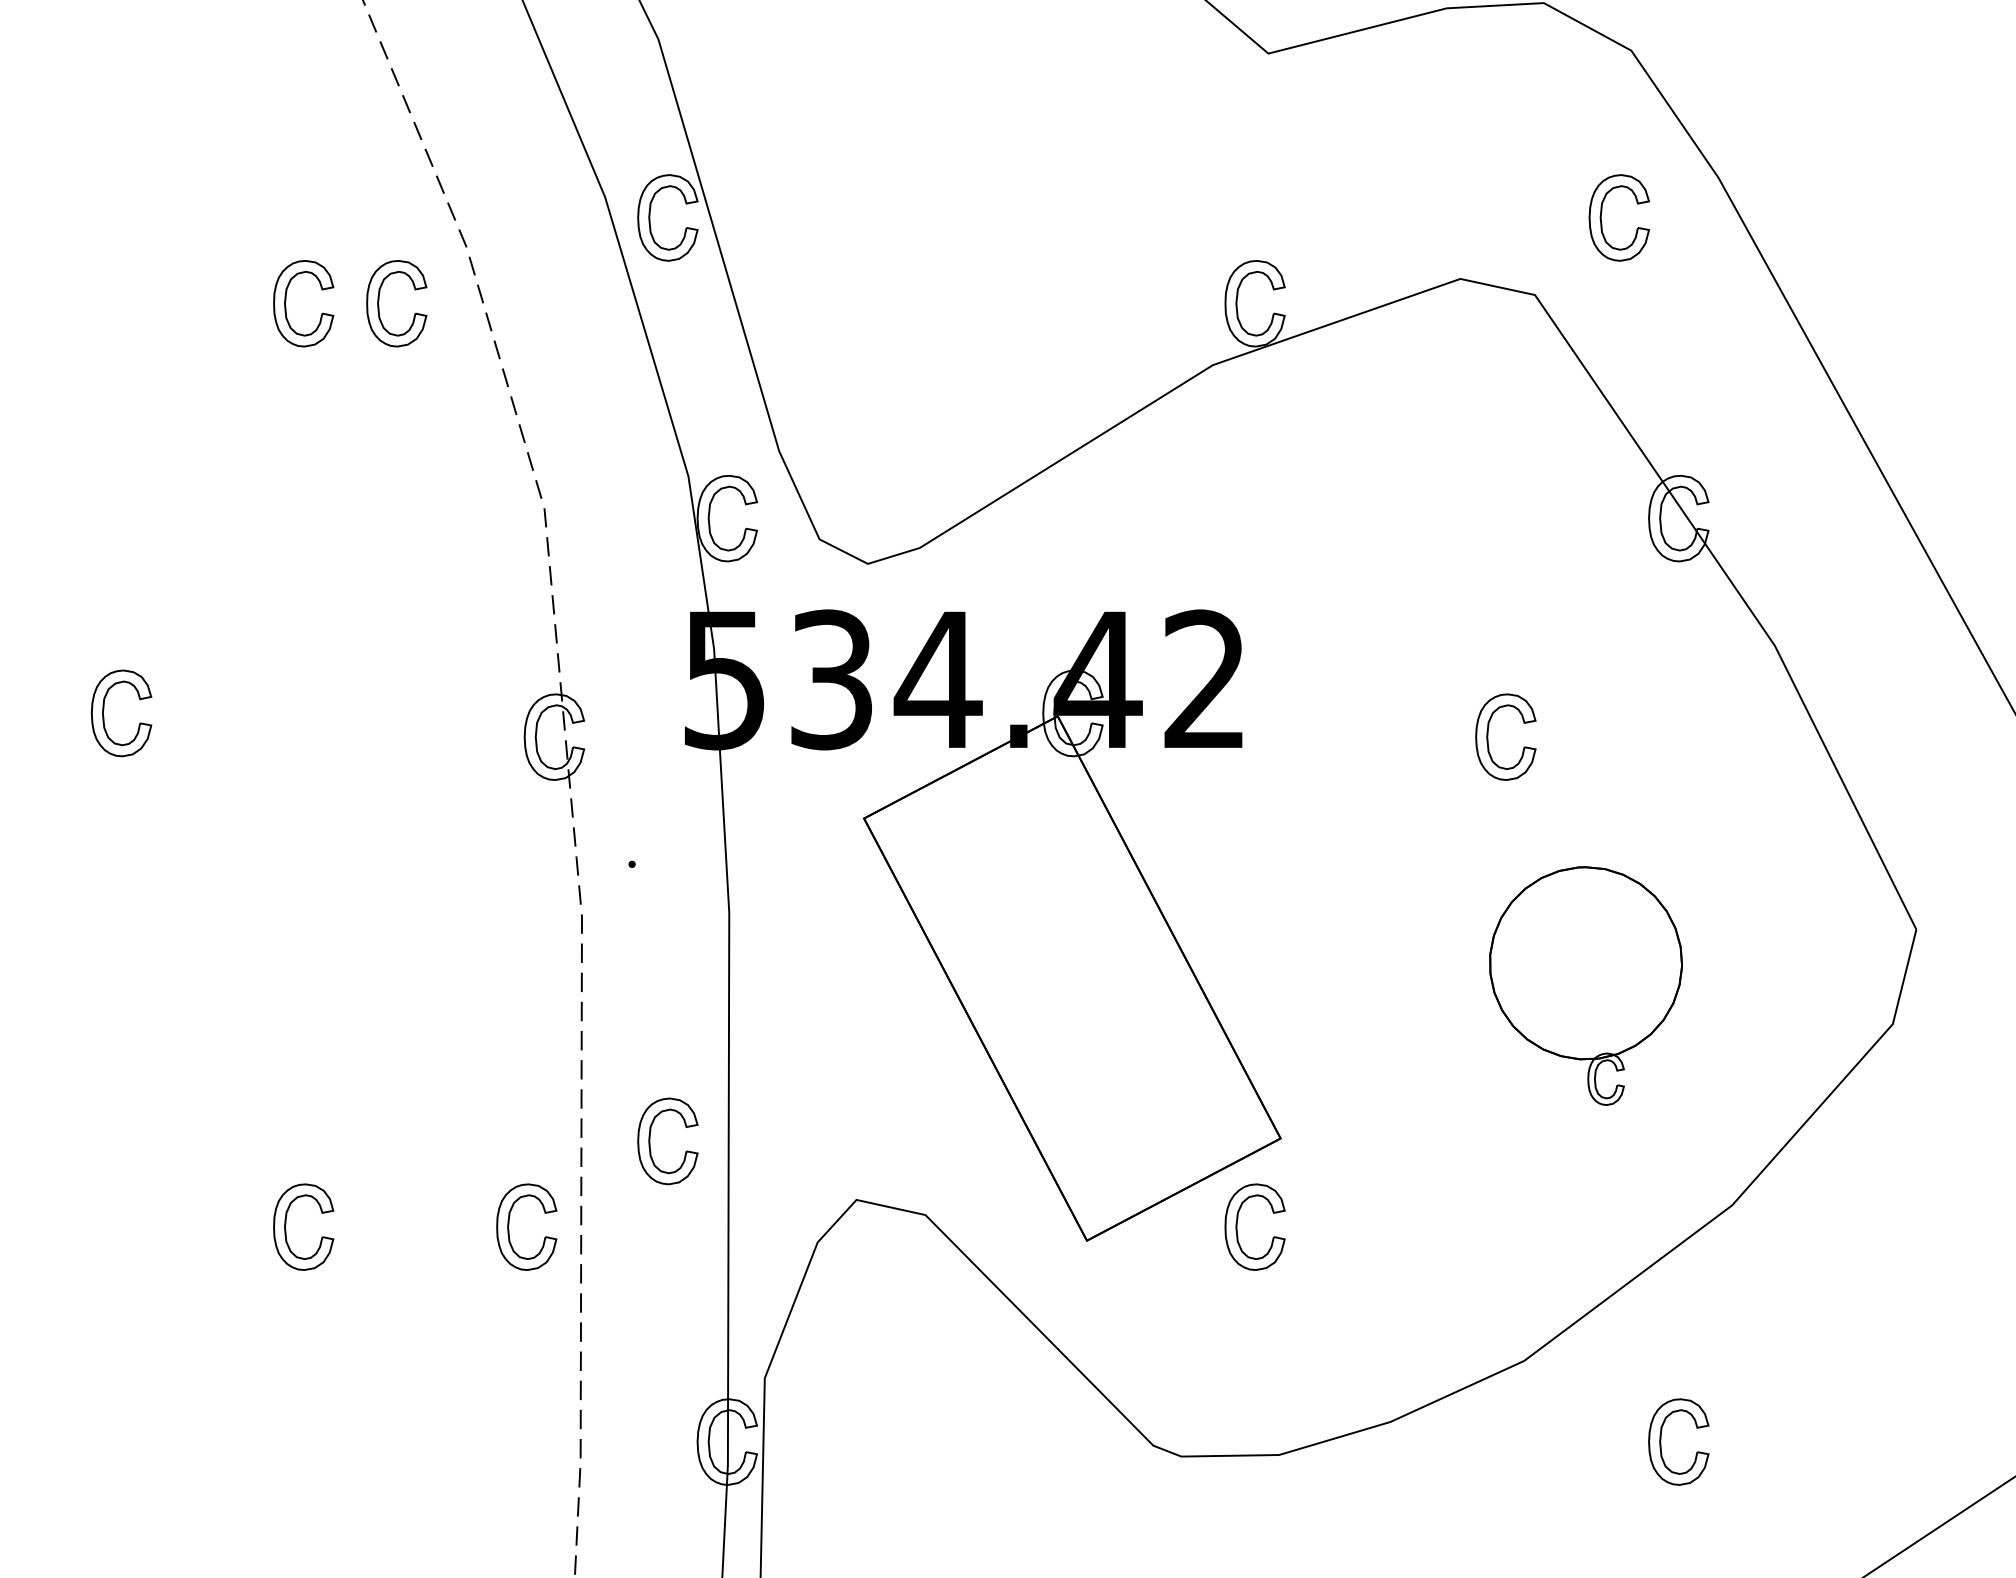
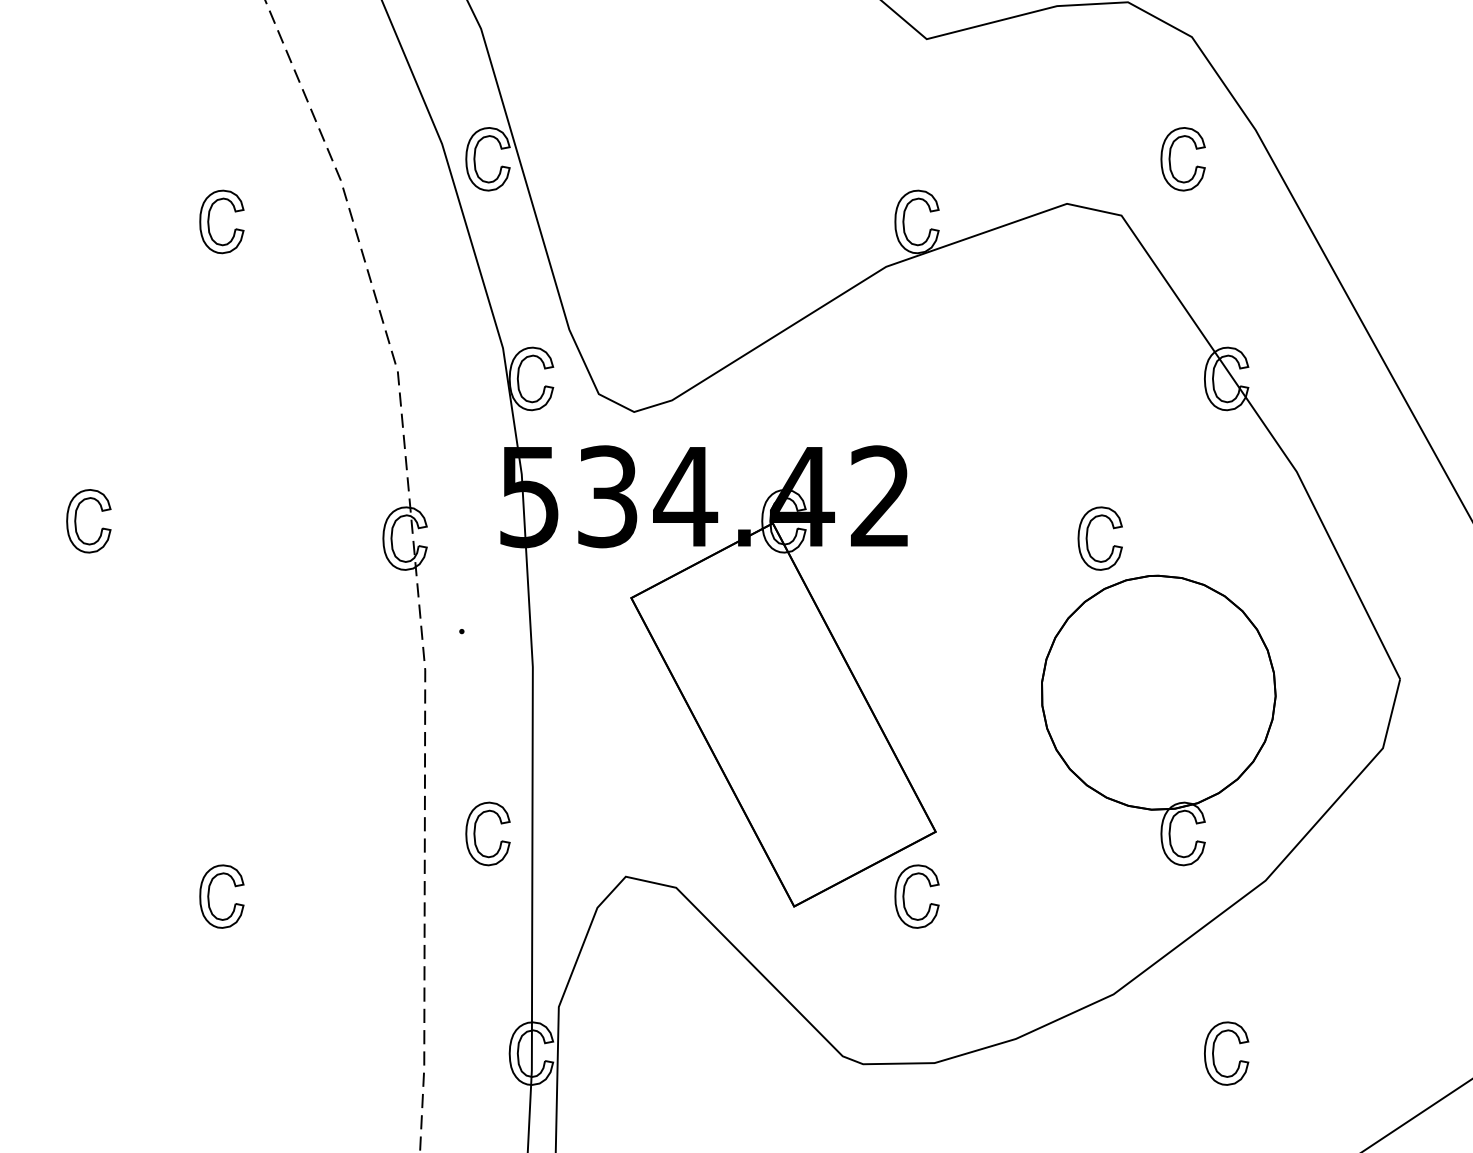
part: (379, 303) -> (277, 221), removed
part: (1585, 986) -> (1158, 720), size x1.67
part: (509, 1226) -> (372, 896), removed

